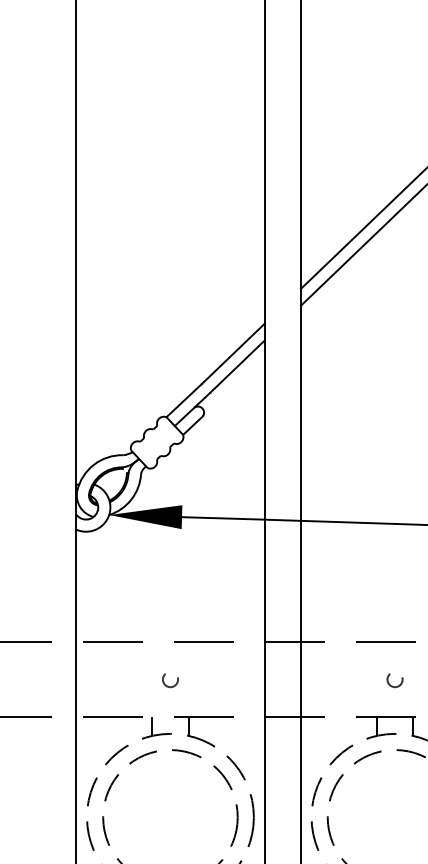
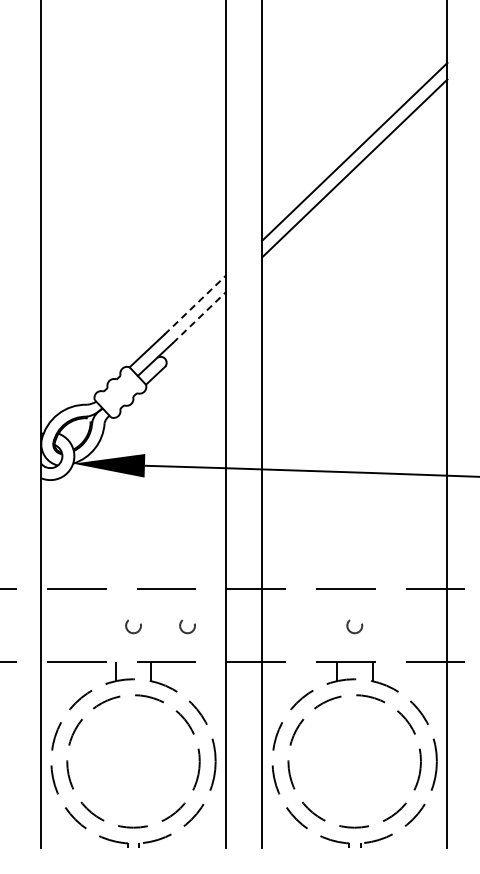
line: (233, 353) -> (195, 304), solid -> dashed
line: (237, 366) -> (199, 317), solid -> dashed
circle: (225, 680) -> (187, 626), added

